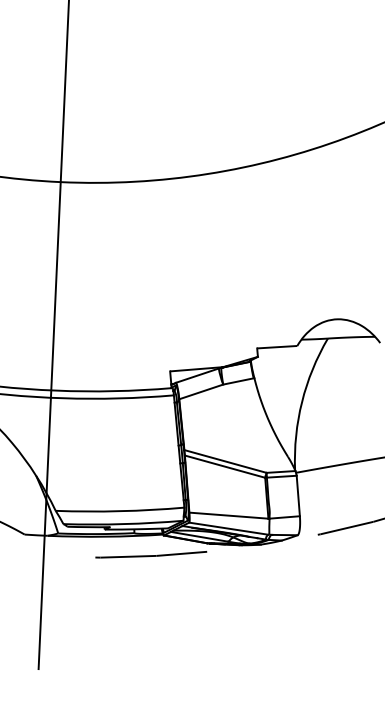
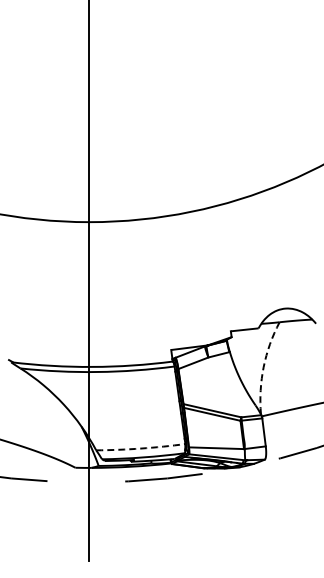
arc: (301, 402) -> (263, 367), solid -> dashed
arc: (119, 511) -> (140, 448), solid -> dashed

